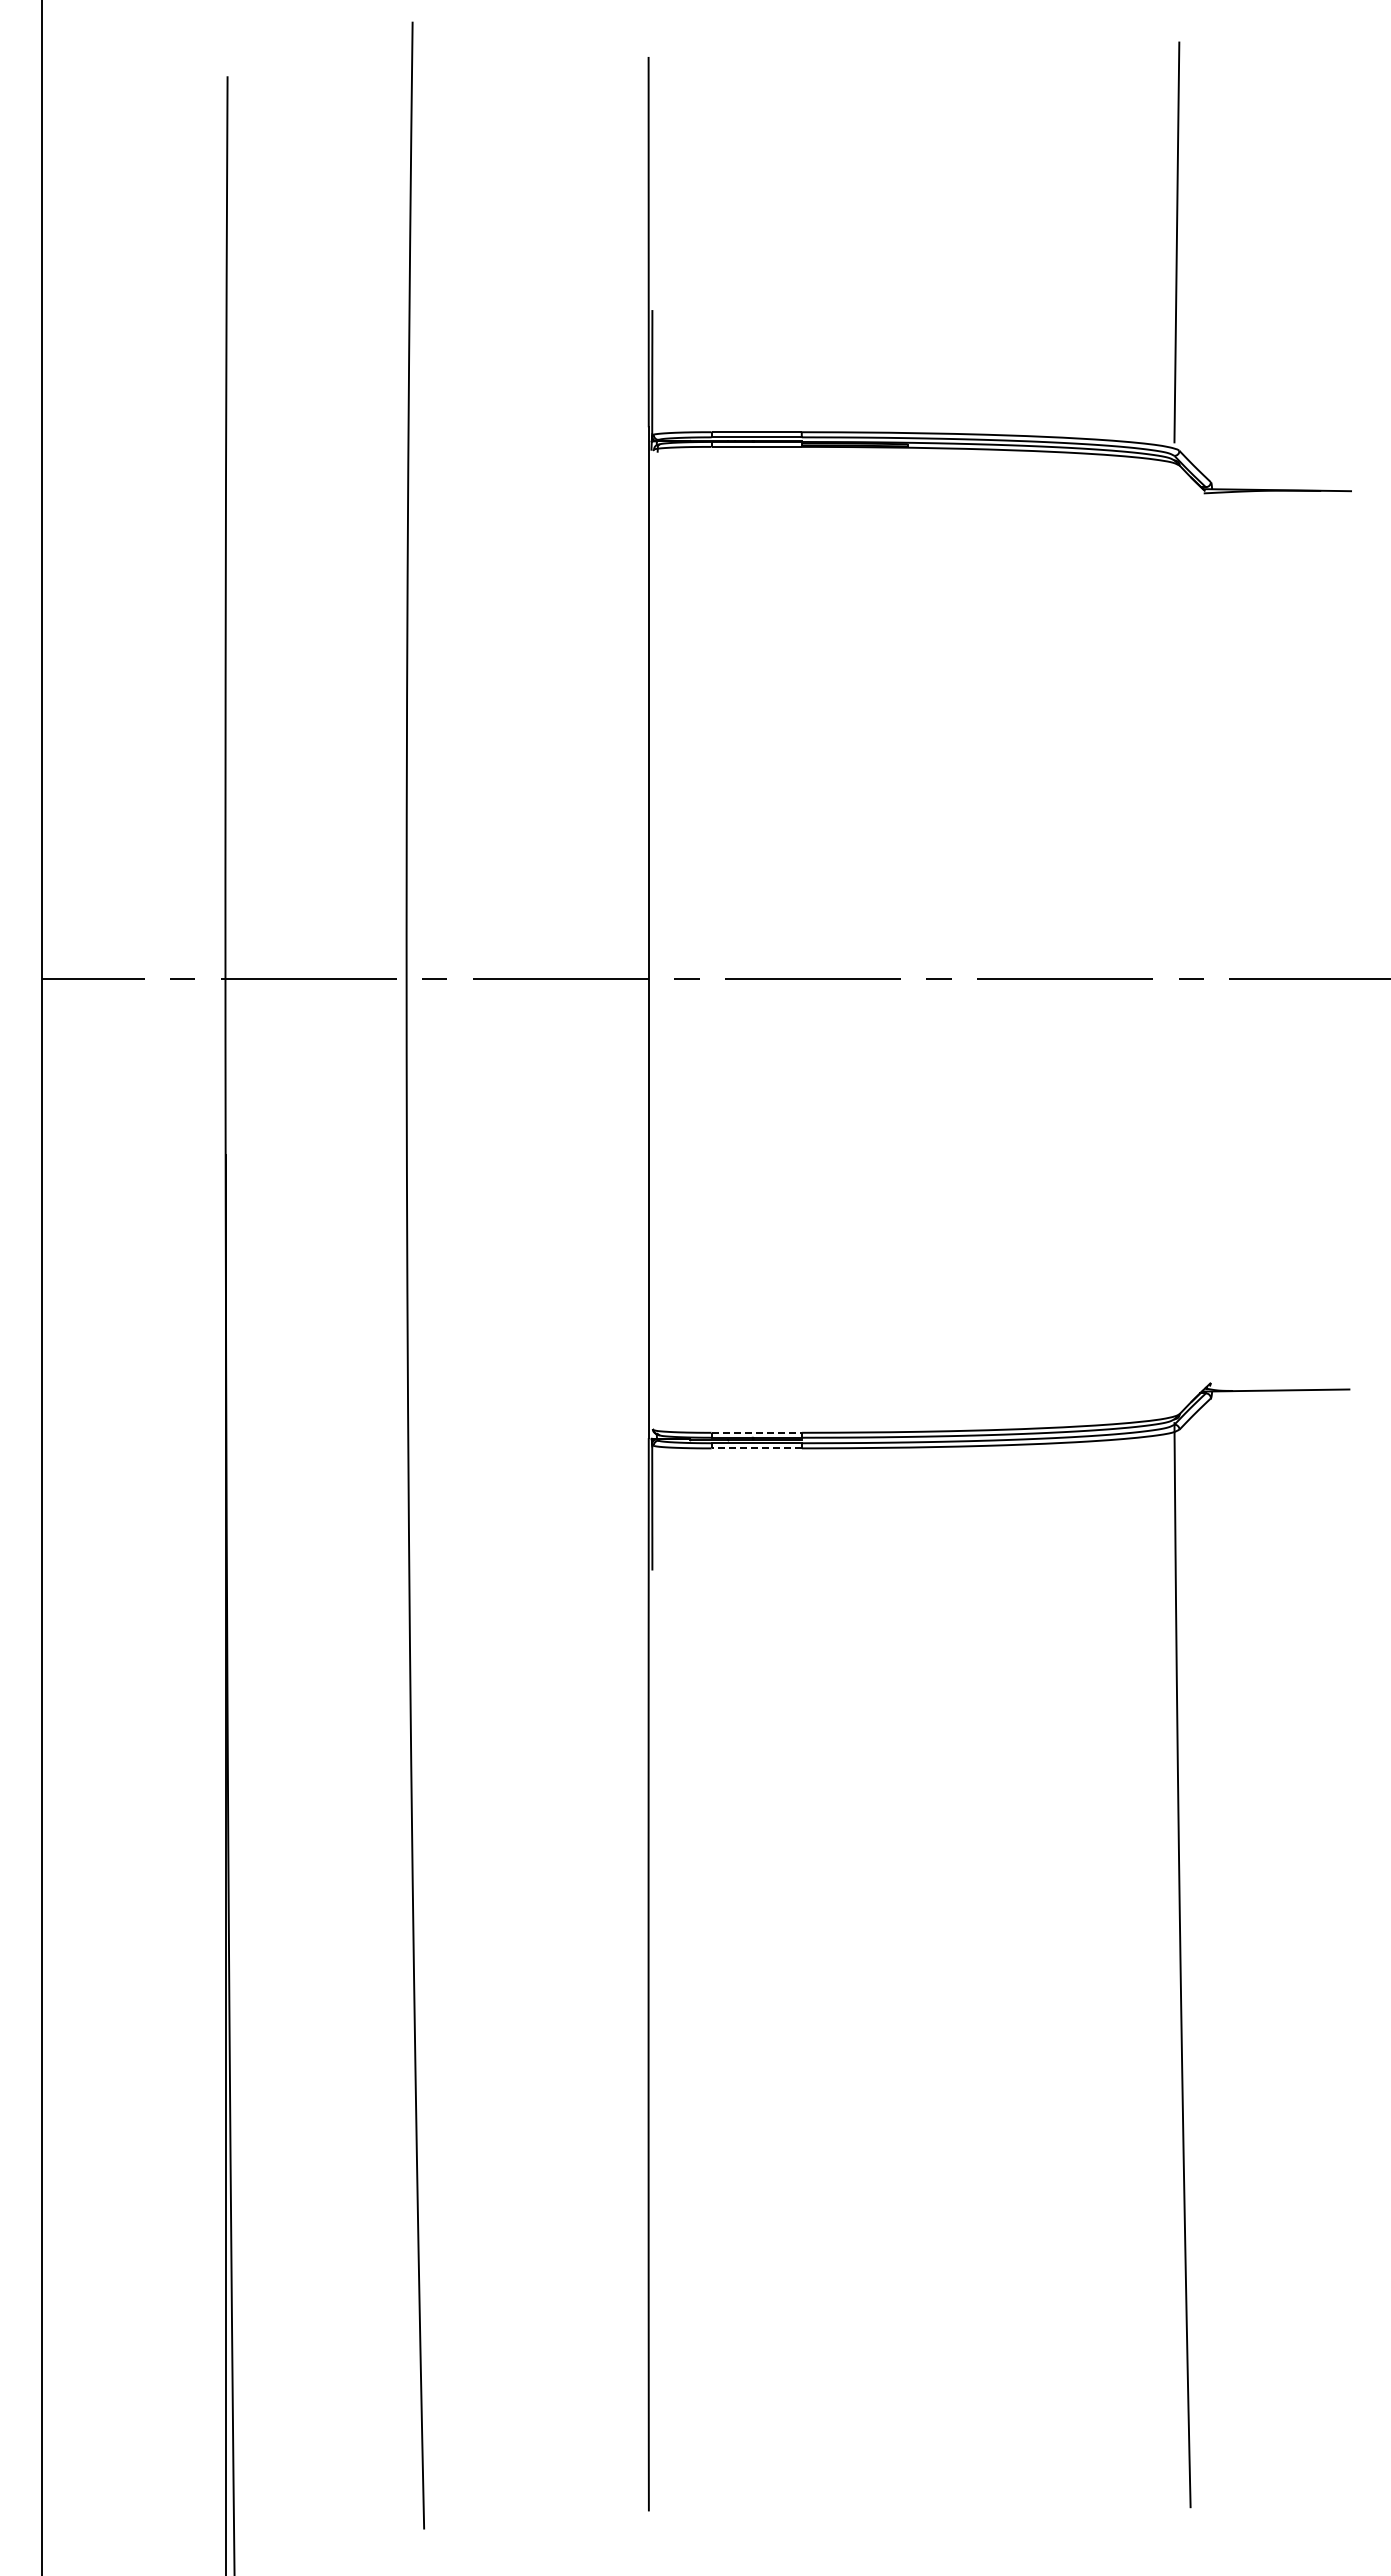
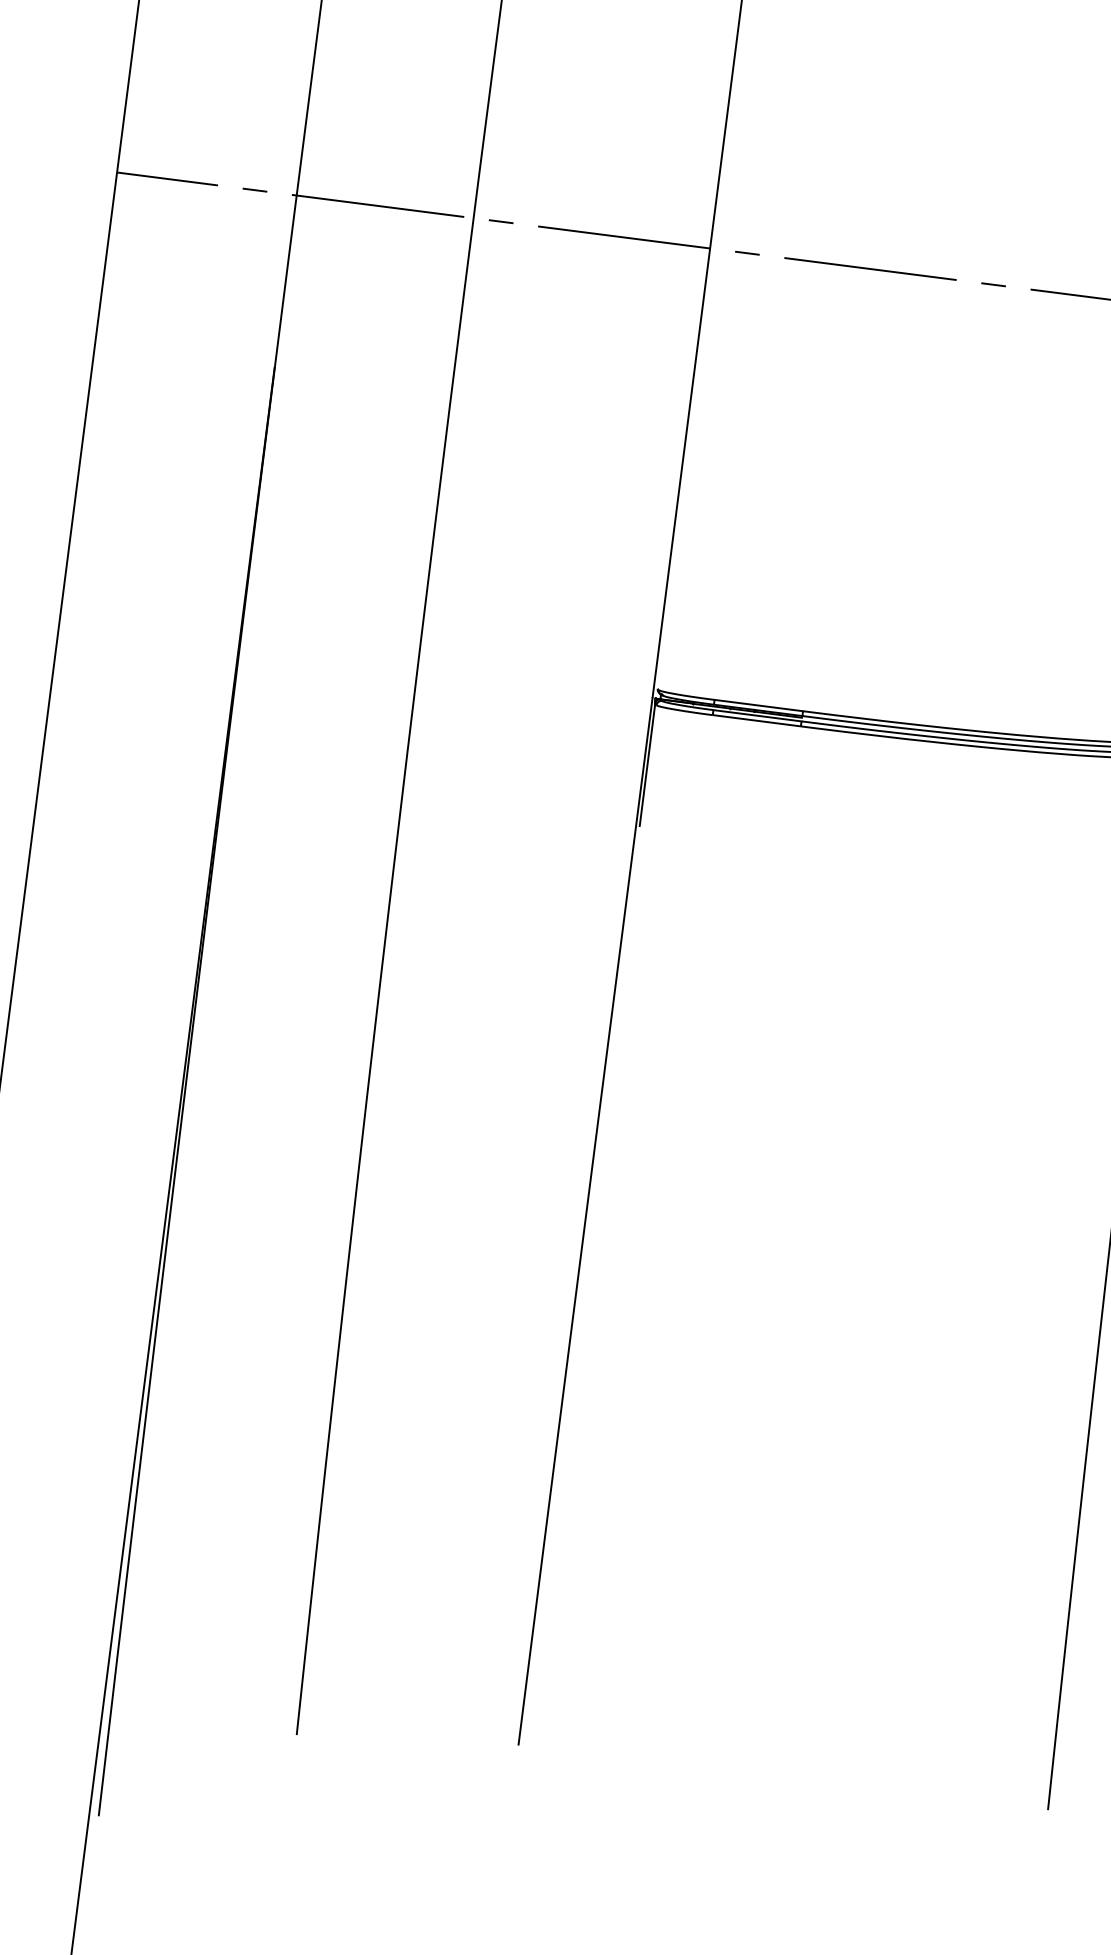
line: (757, 1432) -> (759, 705), dashed -> solid
line: (757, 1448) -> (757, 720), dashed -> solid

